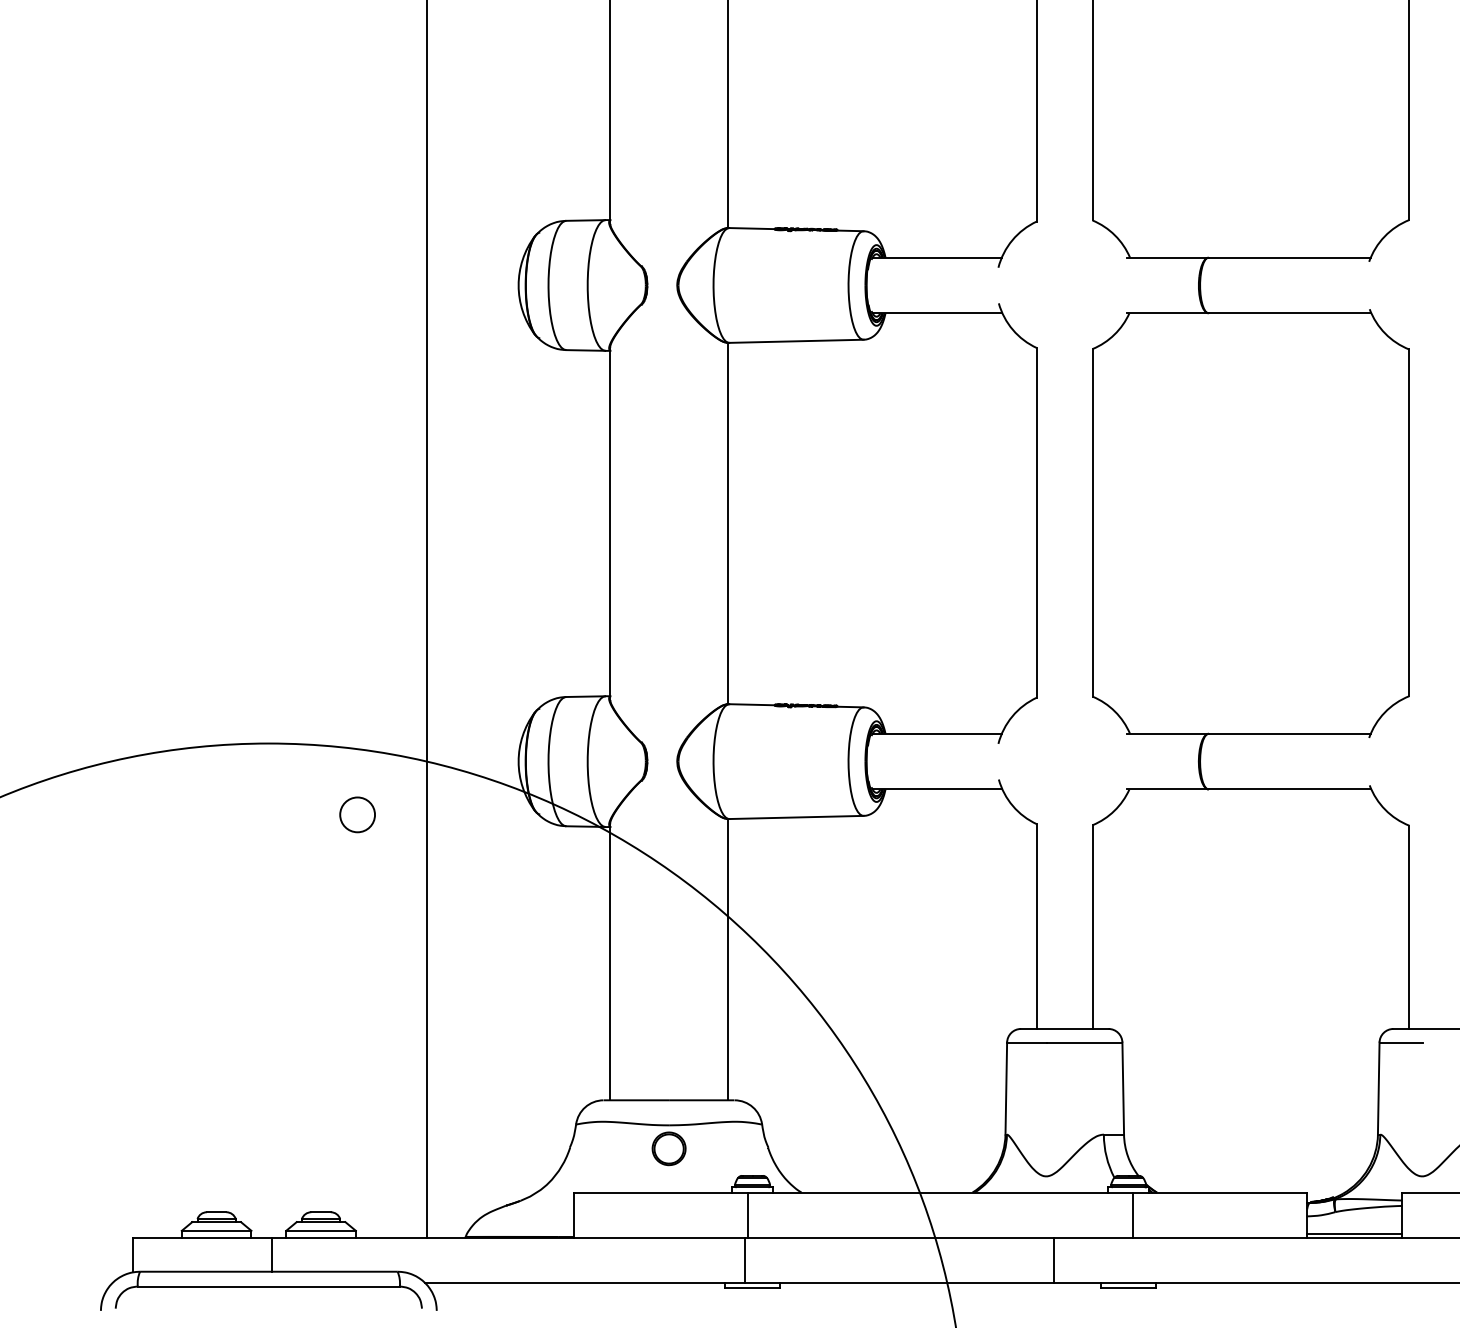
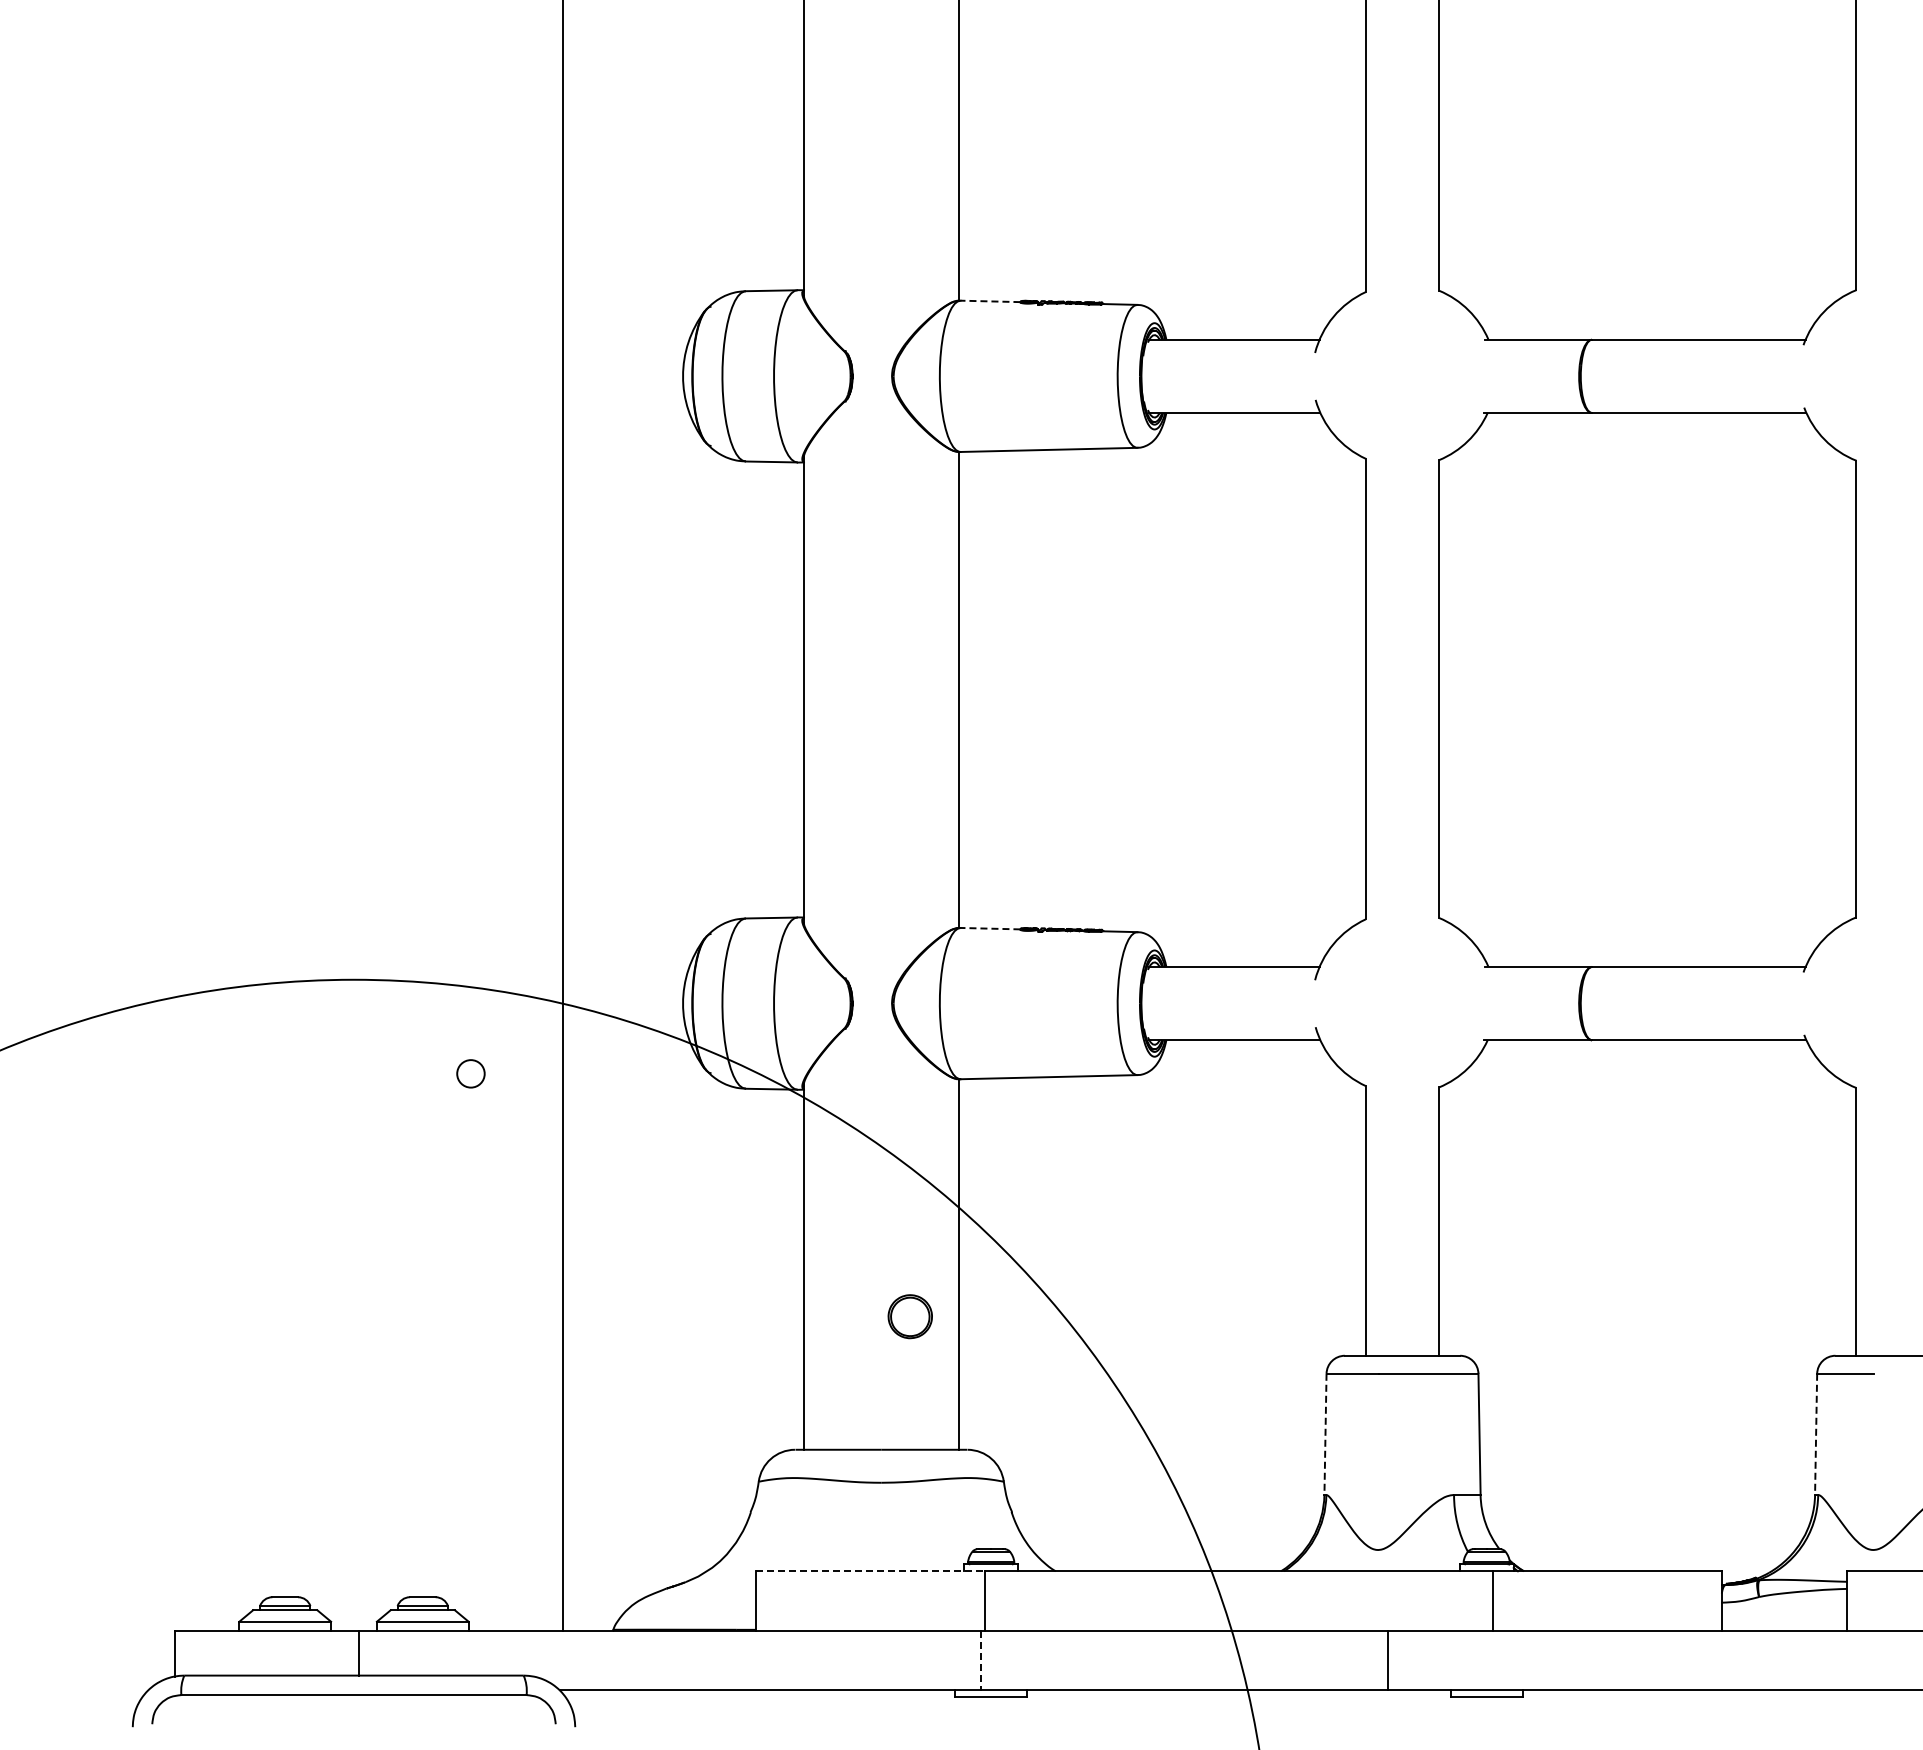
line: (752, 228) -> (990, 301), solid -> dashed
line: (752, 704) -> (990, 928), solid -> dashed
circle: (357, 814) -> (470, 1073), size x0.6
line: (1006, 1088) -> (1325, 1434), solid -> dashed
line: (1379, 1088) -> (1816, 1434), solid -> dashed
part: (668, 1148) -> (909, 1316), moved
line: (660, 1192) -> (870, 1571), solid -> dashed
line: (1354, 1234) -> (1784, 1626), removed
line: (744, 1260) -> (980, 1660), solid -> dashed

